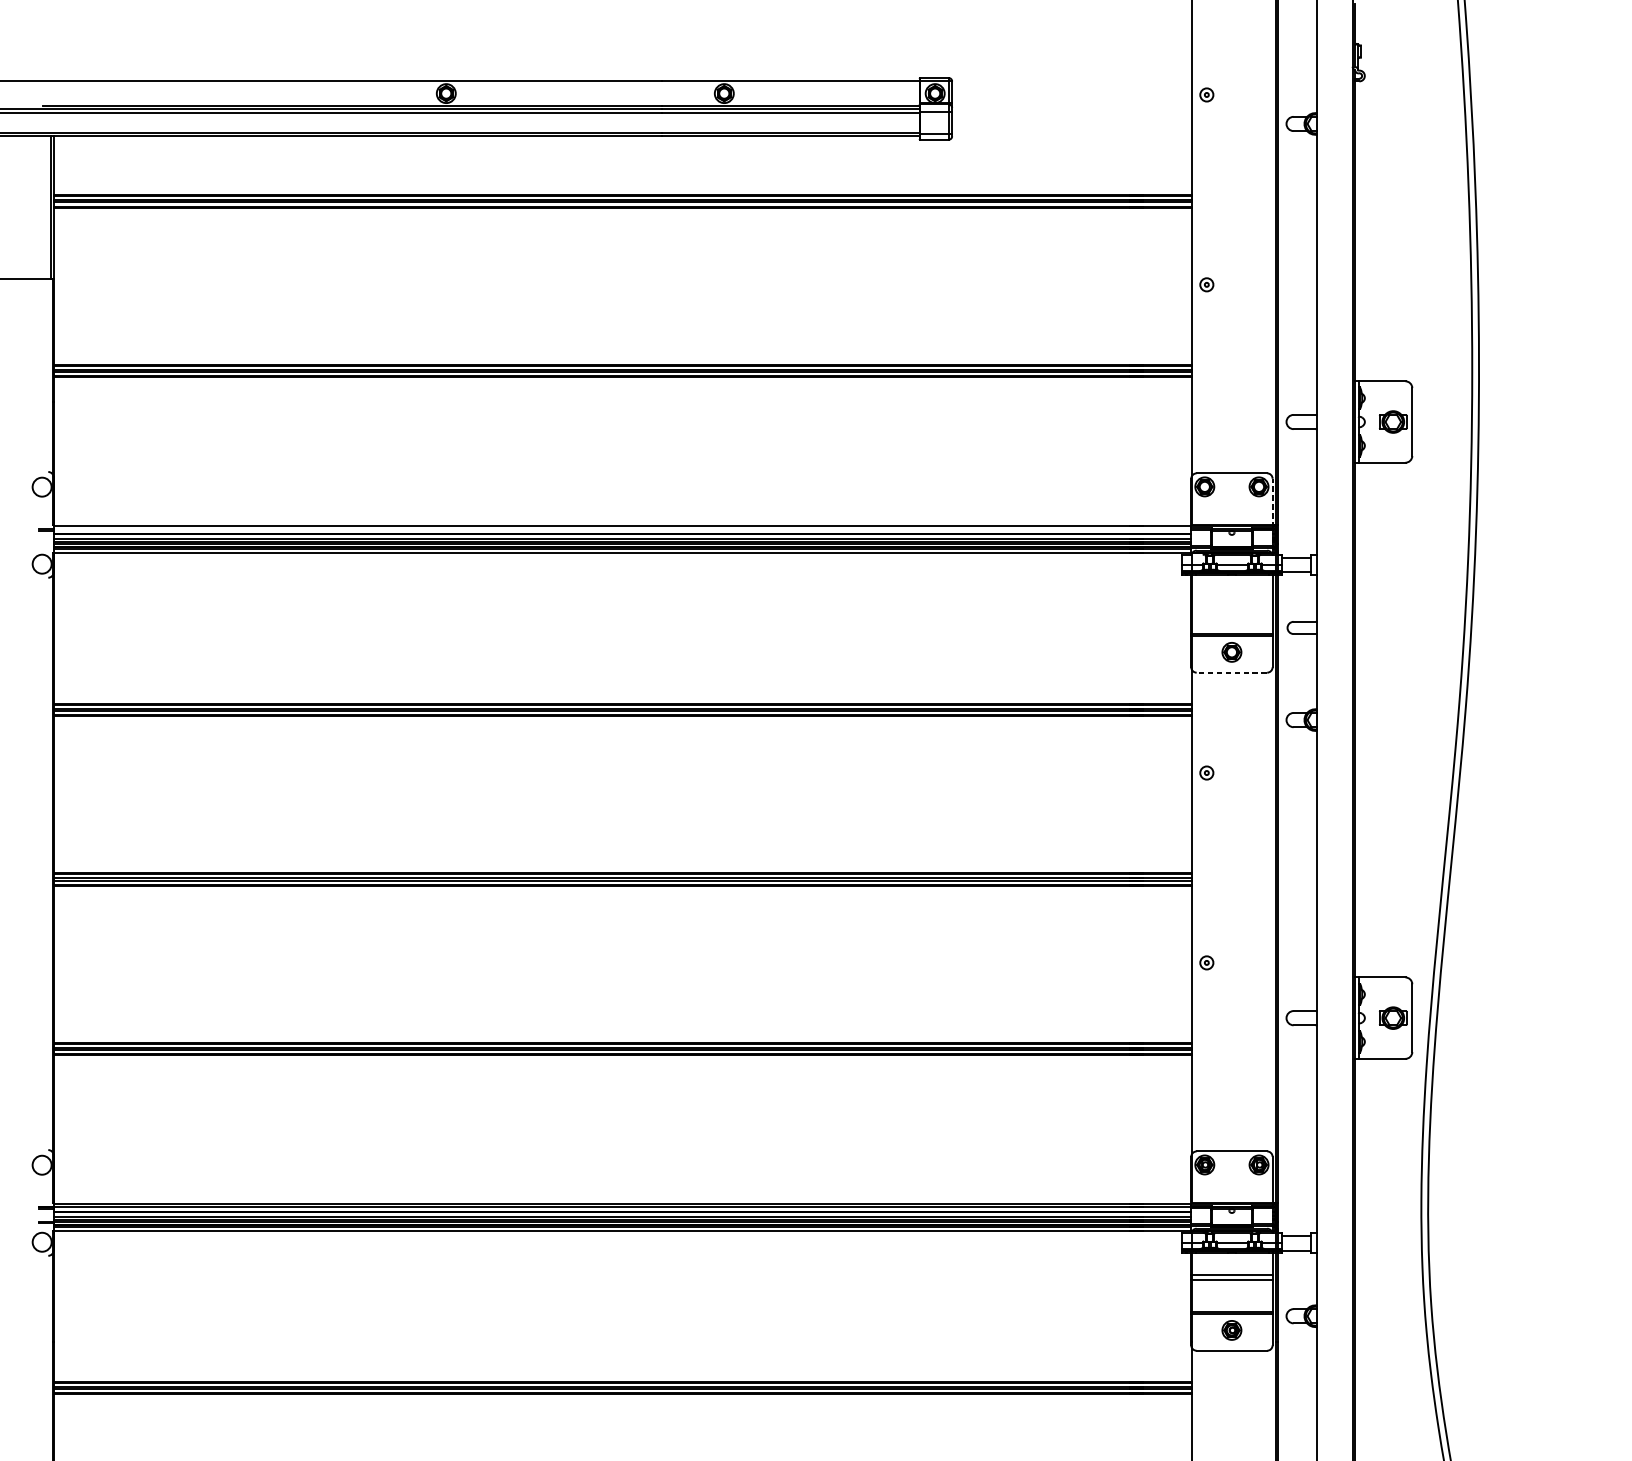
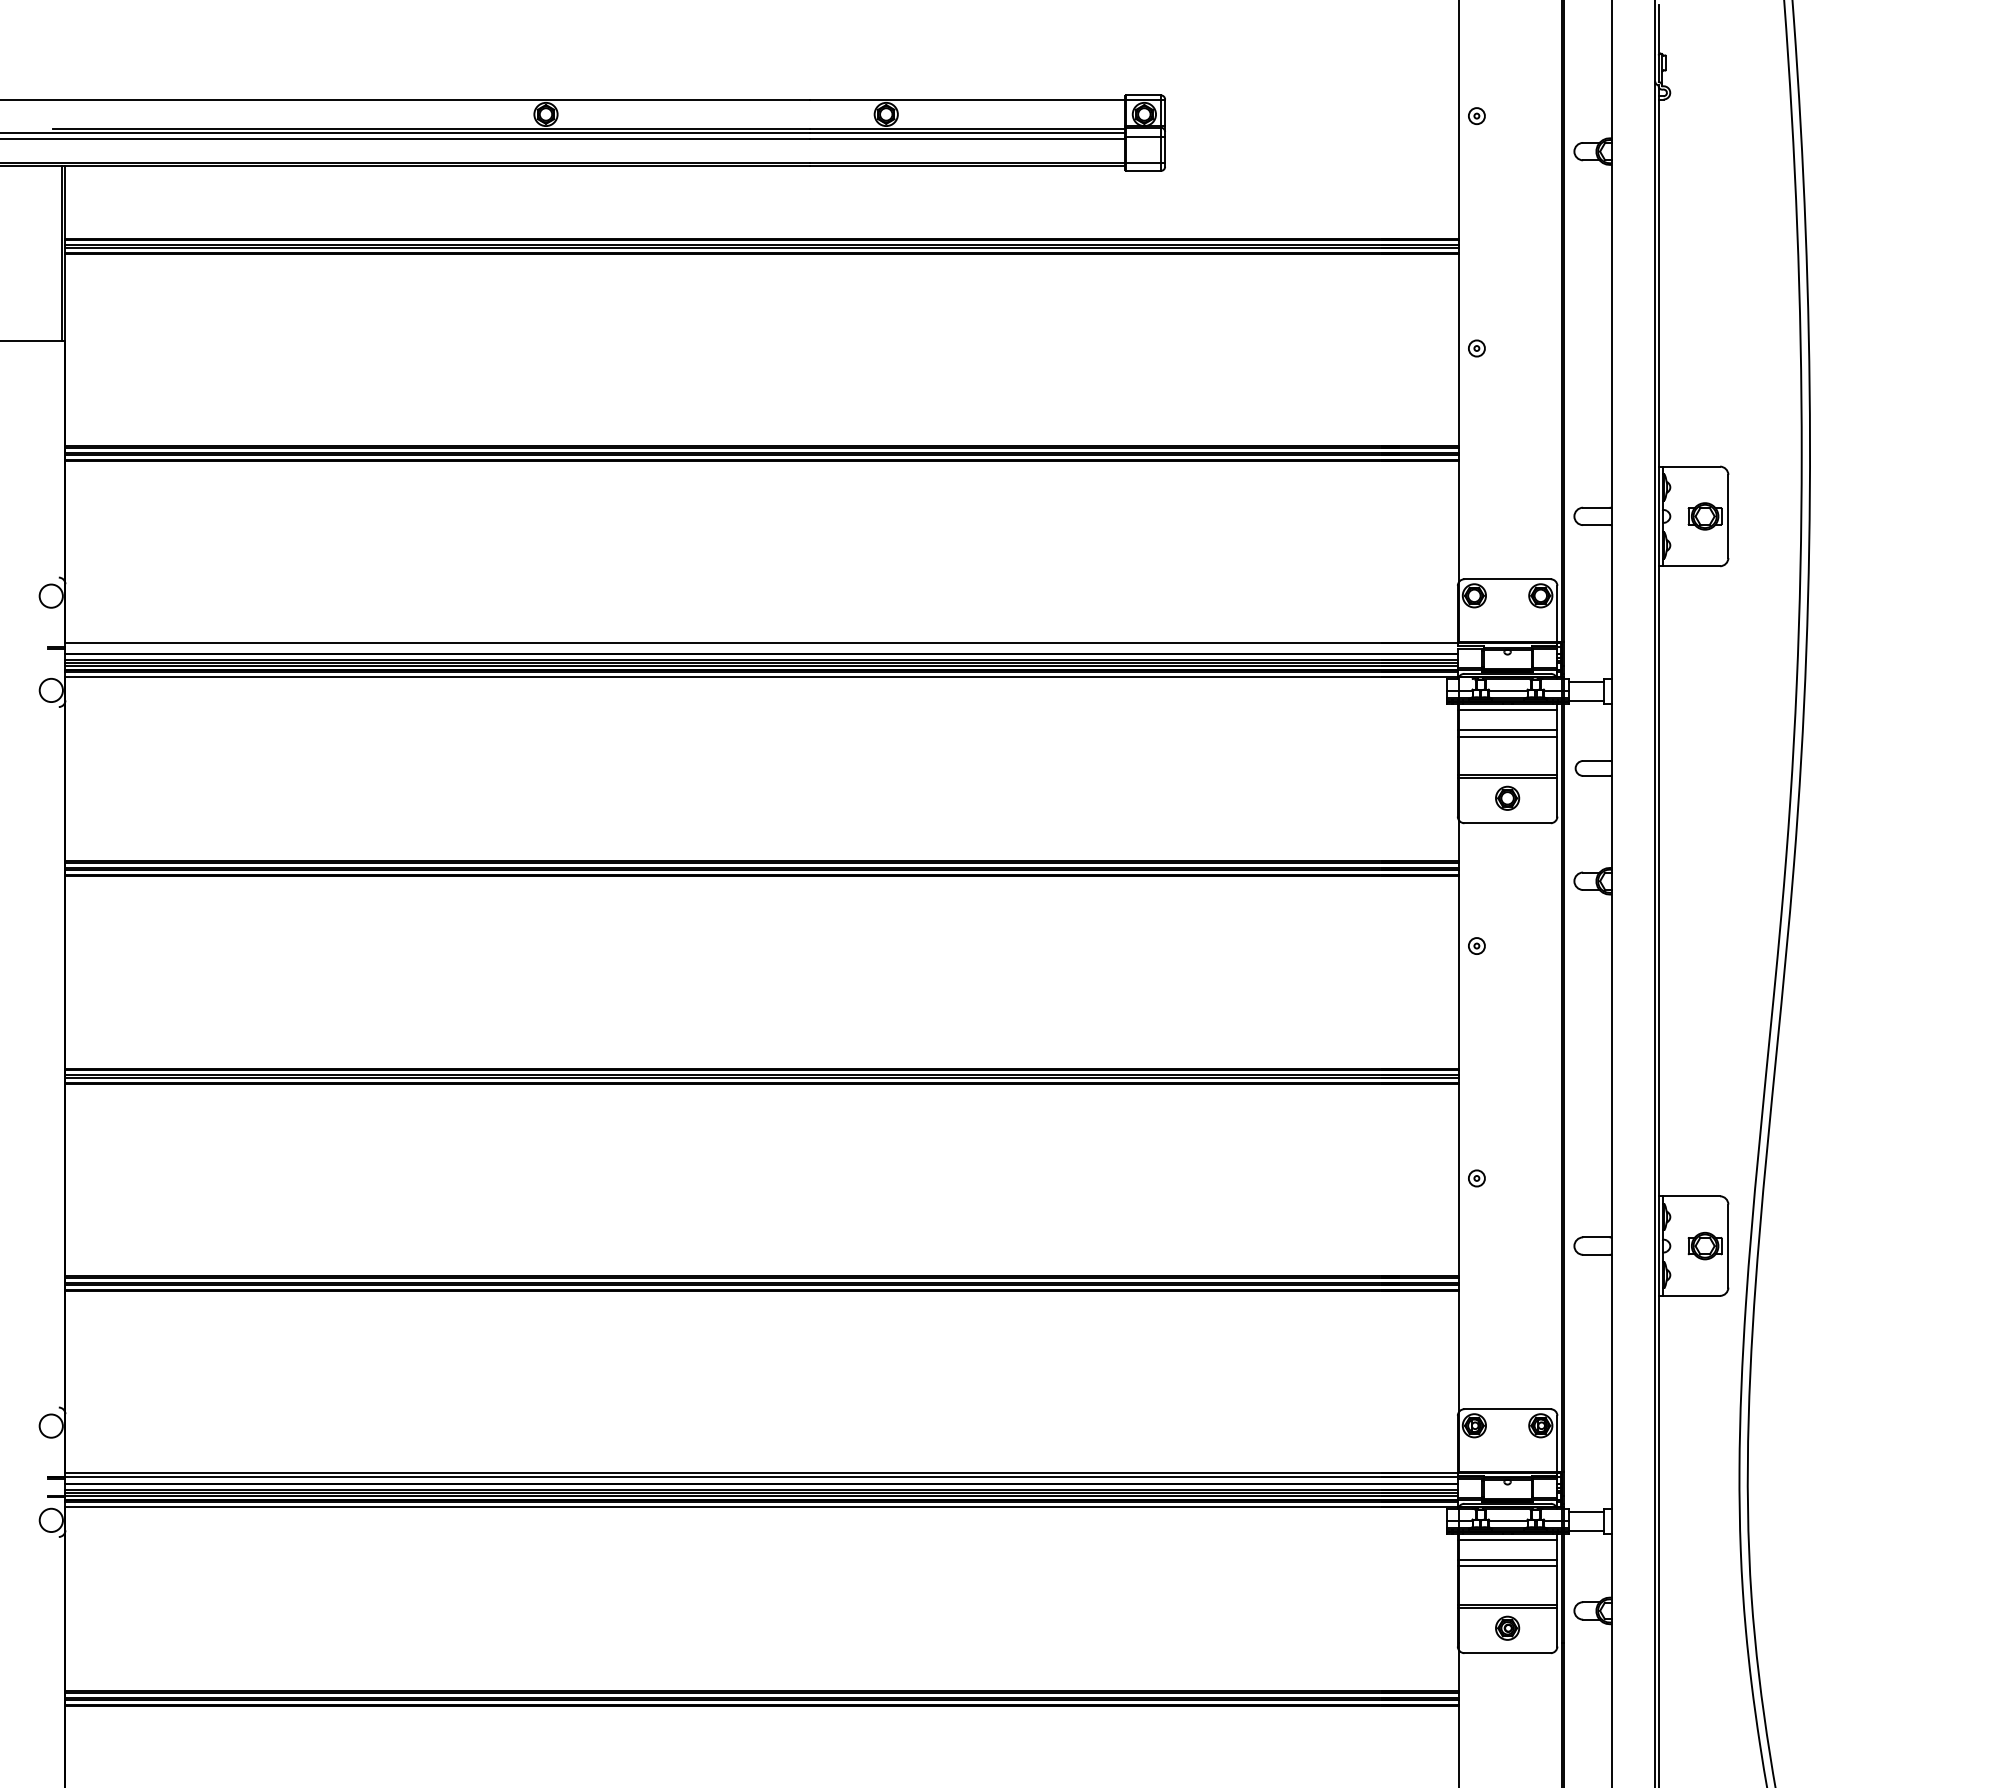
line: (1272, 502) -> (1557, 615), dashed -> solid
line: (1231, 580) -> (1507, 710), added
line: (1231, 596) -> (1507, 730), added
line: (1231, 601) -> (1507, 736), added
line: (1231, 672) -> (1507, 823), dashed -> solid
line: (1231, 1258) -> (1507, 1540), added

